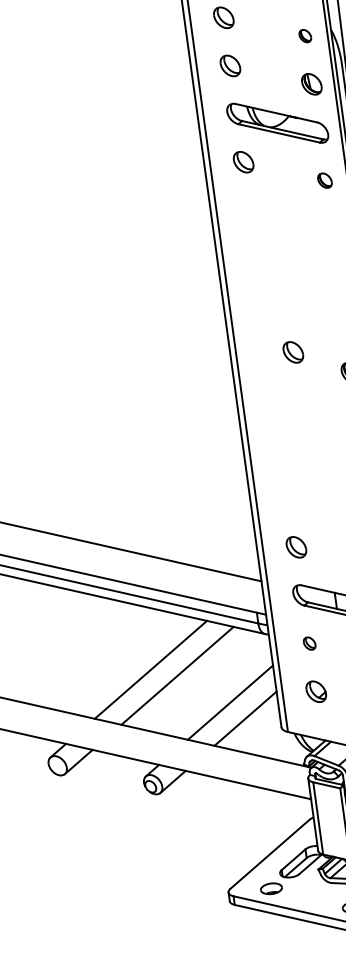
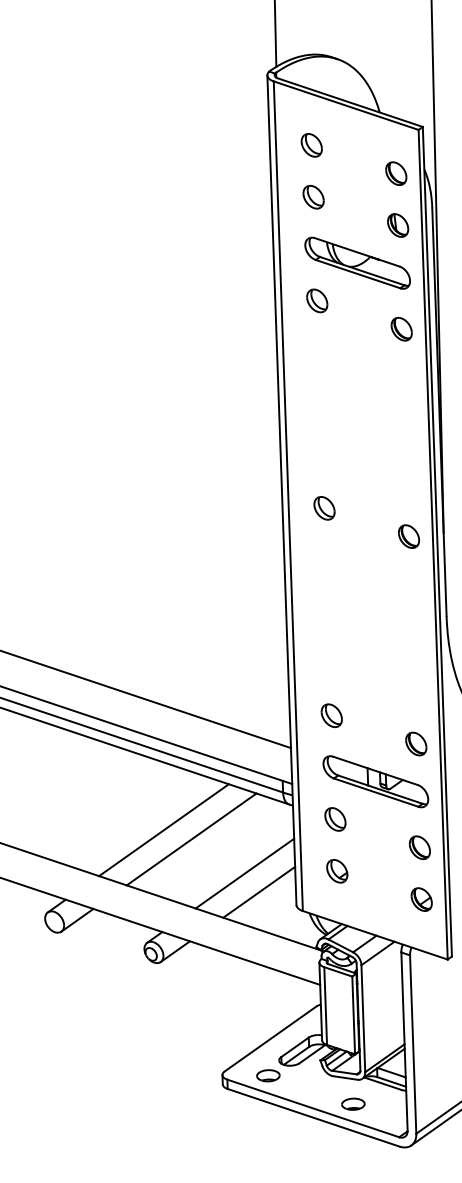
part: (305, 36) -> (396, 173), size x1.67
part: (324, 180) -> (401, 329), size x1.43
part: (293, 352) -> (324, 508), moved
part: (309, 643) -> (335, 819), size x1.67

